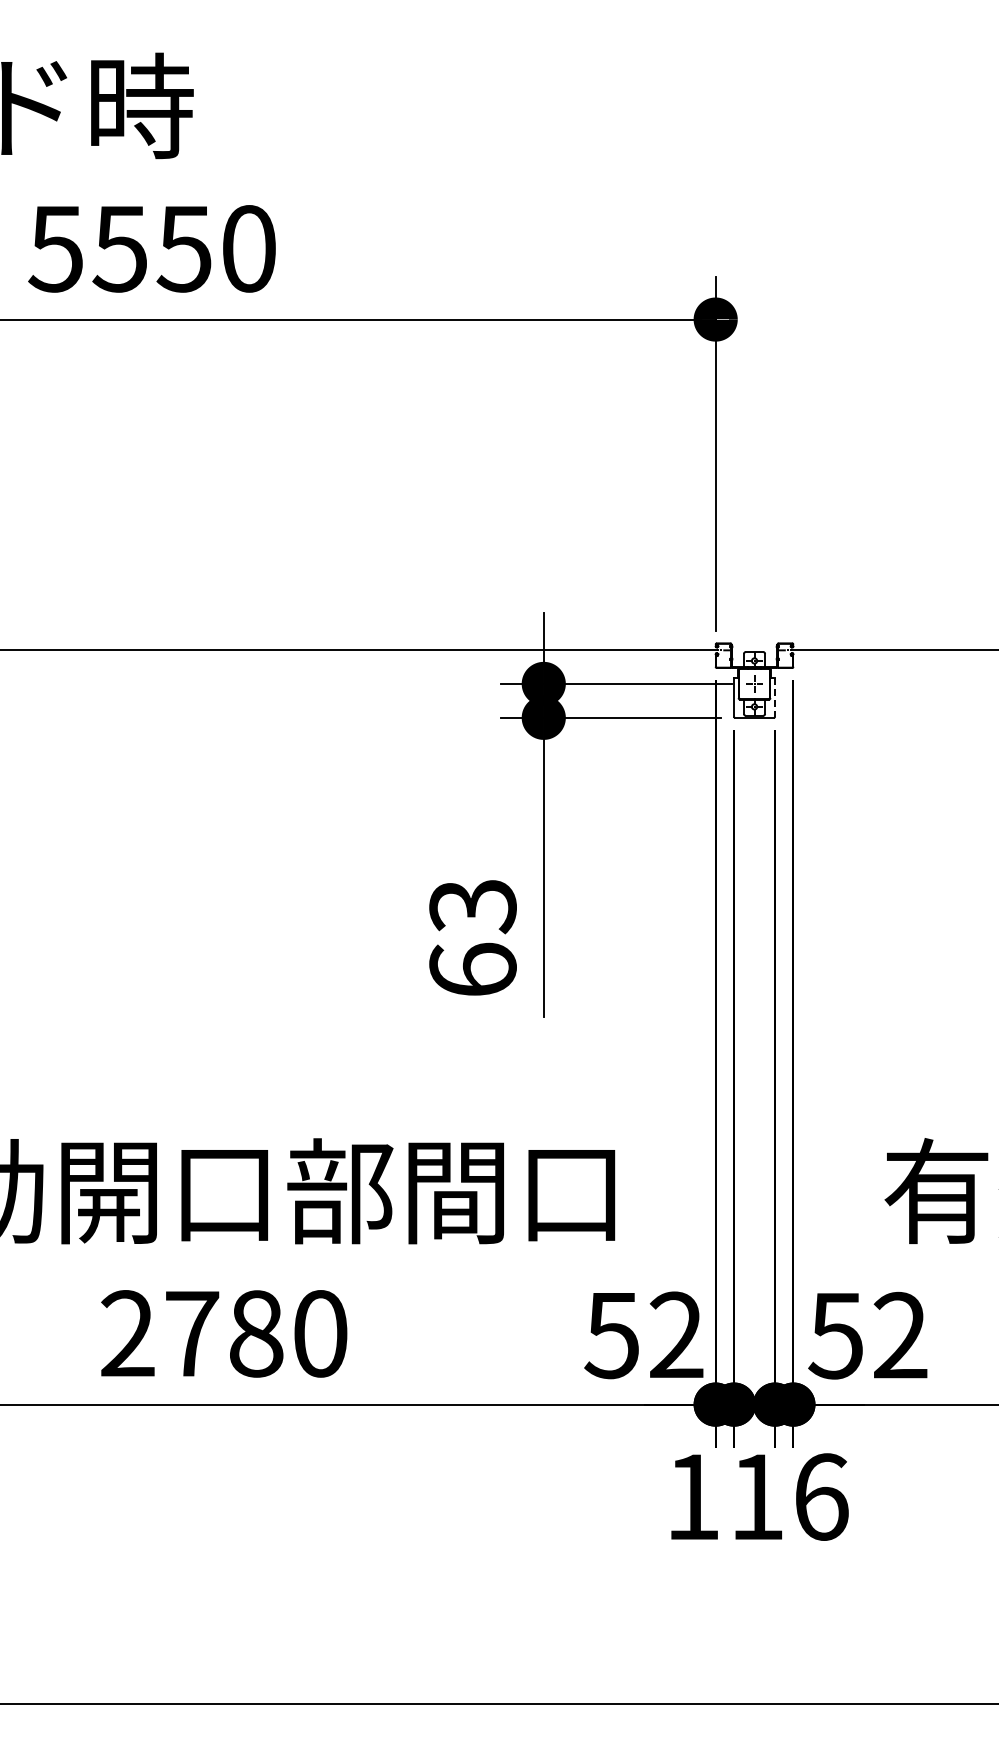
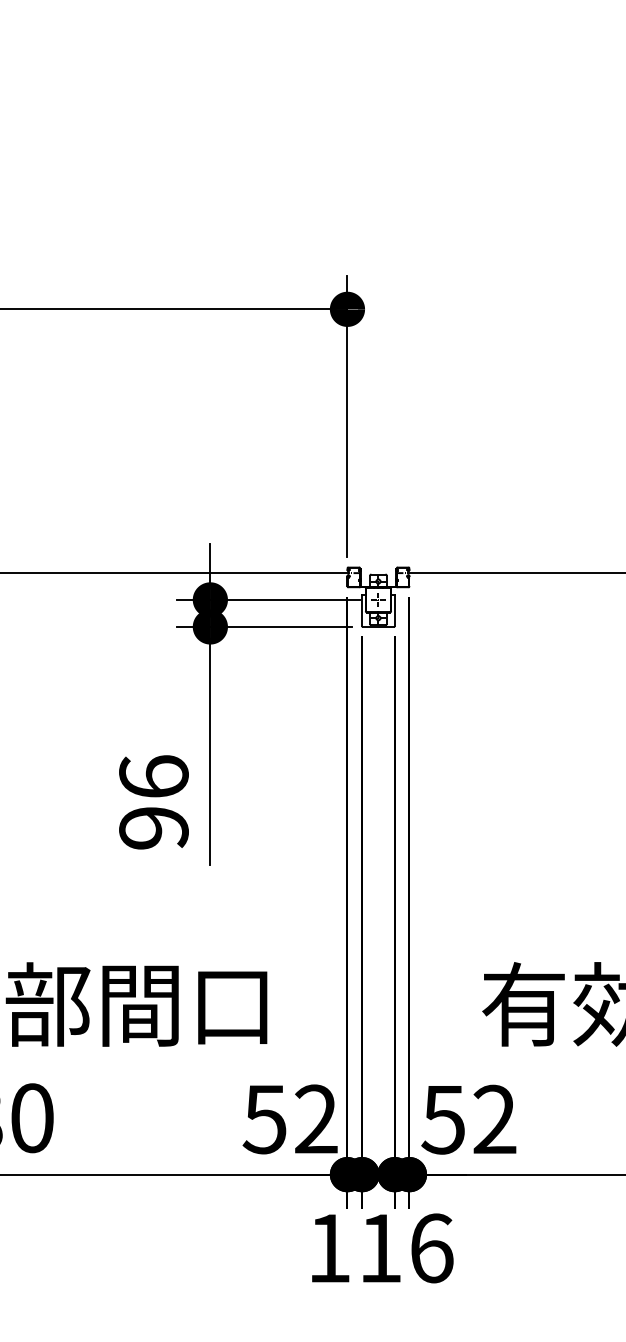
line: (775, 697) -> (395, 610), dashed -> solid
text: (472, 937) -> (153, 802), 63 -> 96

